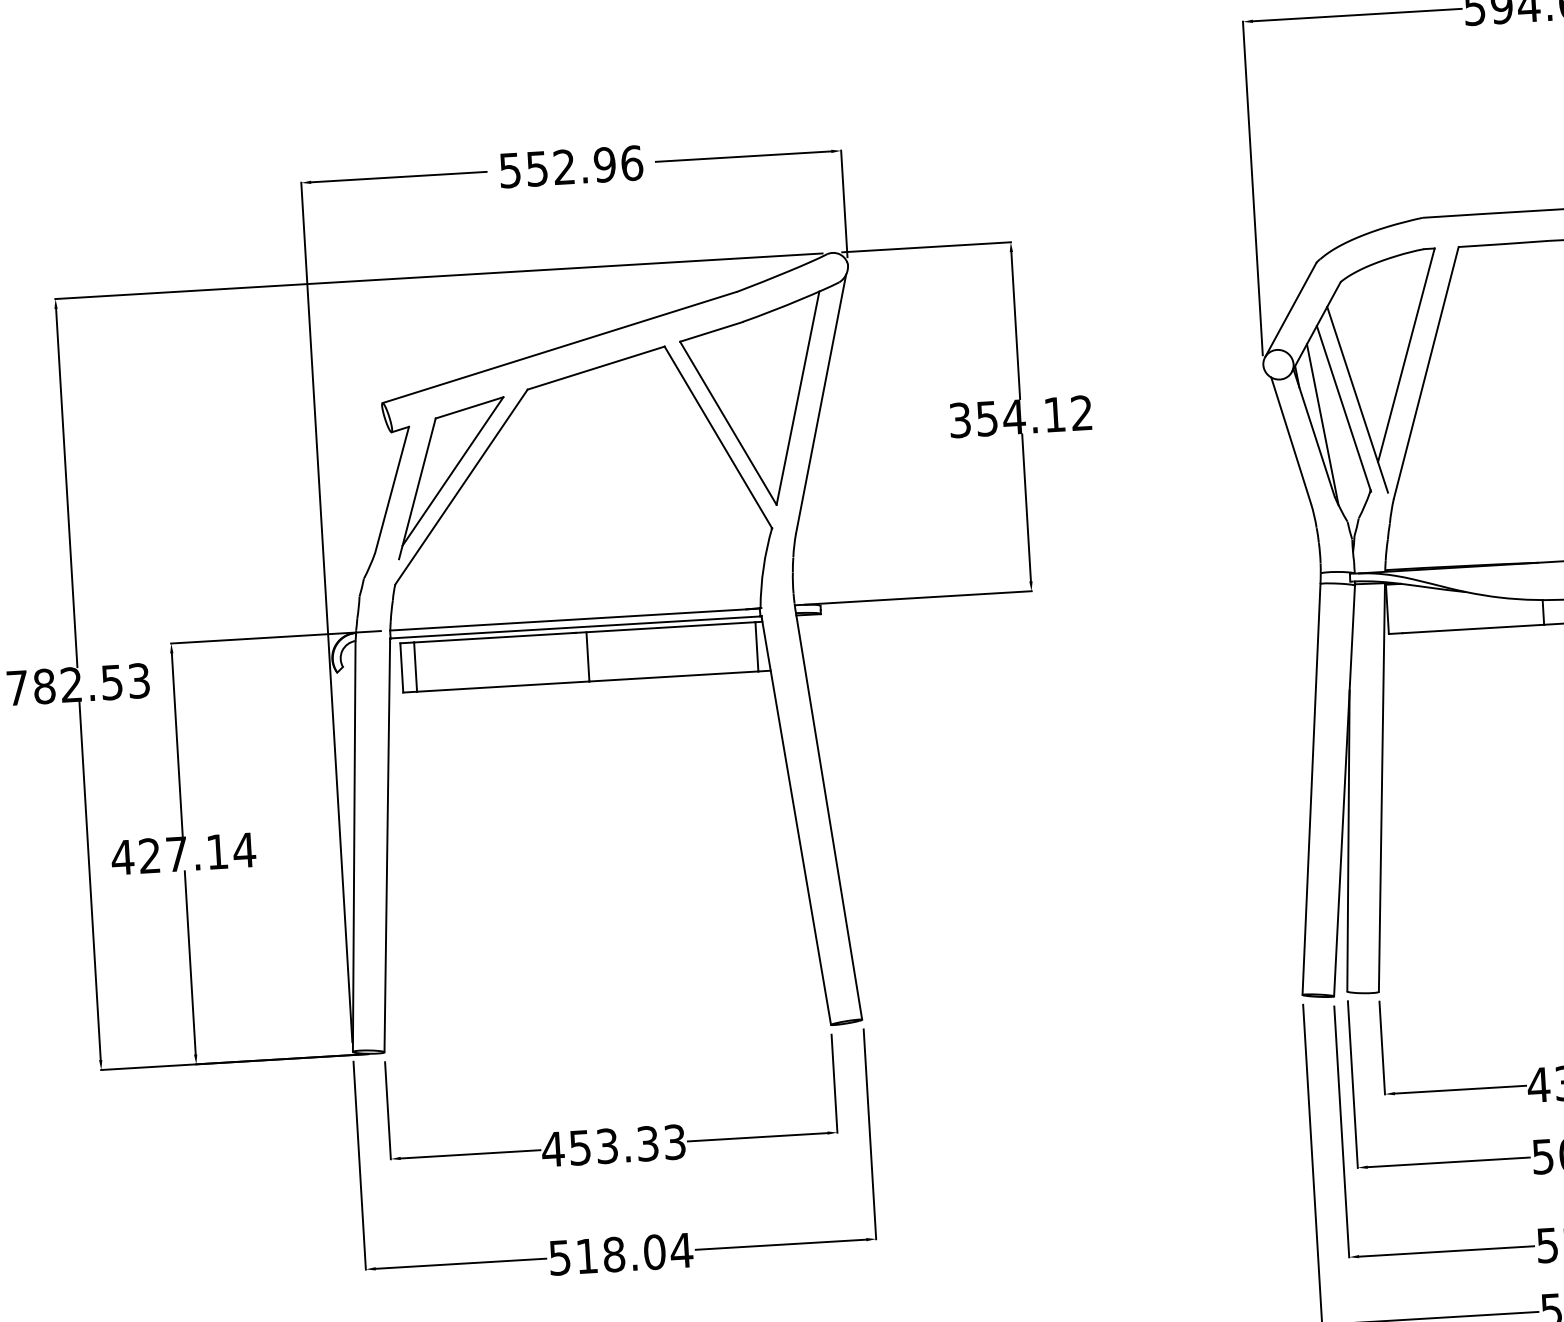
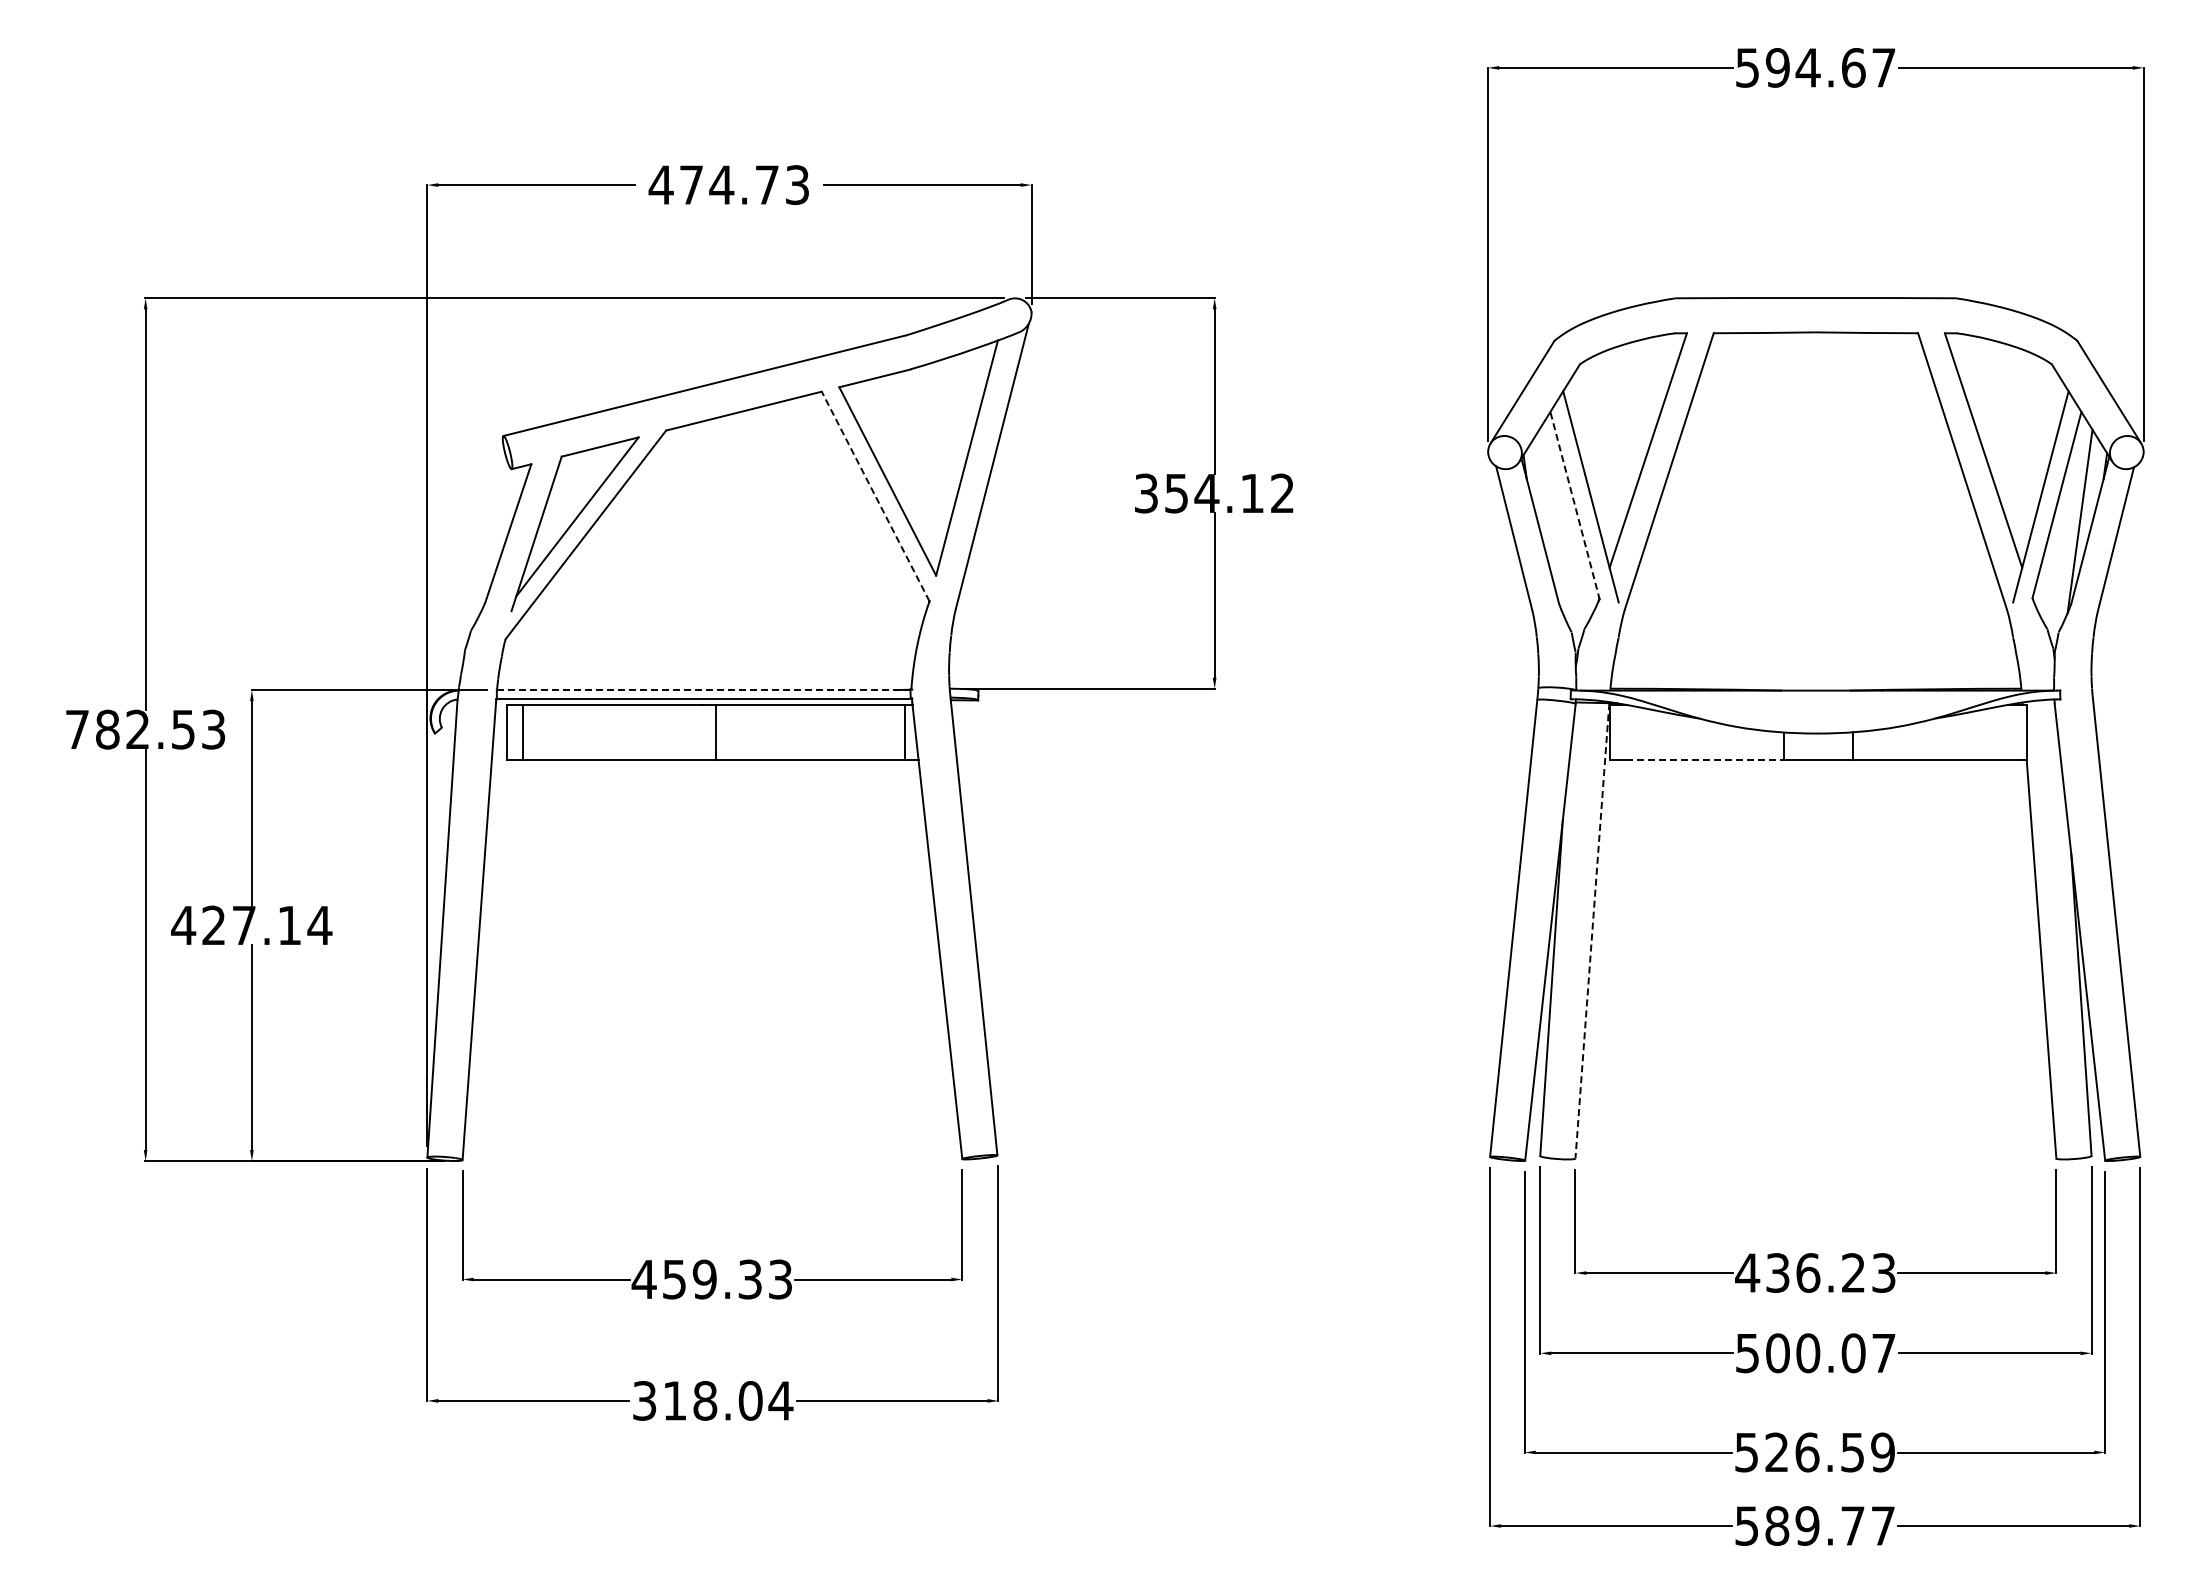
text: (570, 167) -> (728, 185), 552.96 -> 474.73
line: (1344, 408) -> (1575, 505), solid -> dashed
line: (1322, 424) -> (1550, 522), removed
line: (718, 437) -> (875, 496), solid -> dashed
line: (574, 619) -> (703, 690), solid -> dashed
line: (1473, 629) -> (1705, 760), solid -> dashed
line: (1382, 788) -> (1592, 931), solid -> dashed
text: (607, 1146) -> (704, 1279), 453.33 -> 459.33
text: (559, 1257) -> (644, 1400), 518.04 -> 318.04

